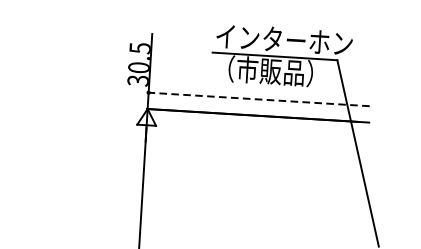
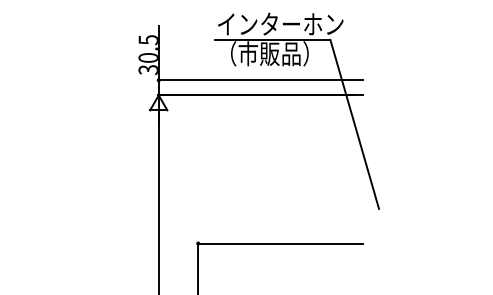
line: (257, 99) -> (259, 80), dashed -> solid

